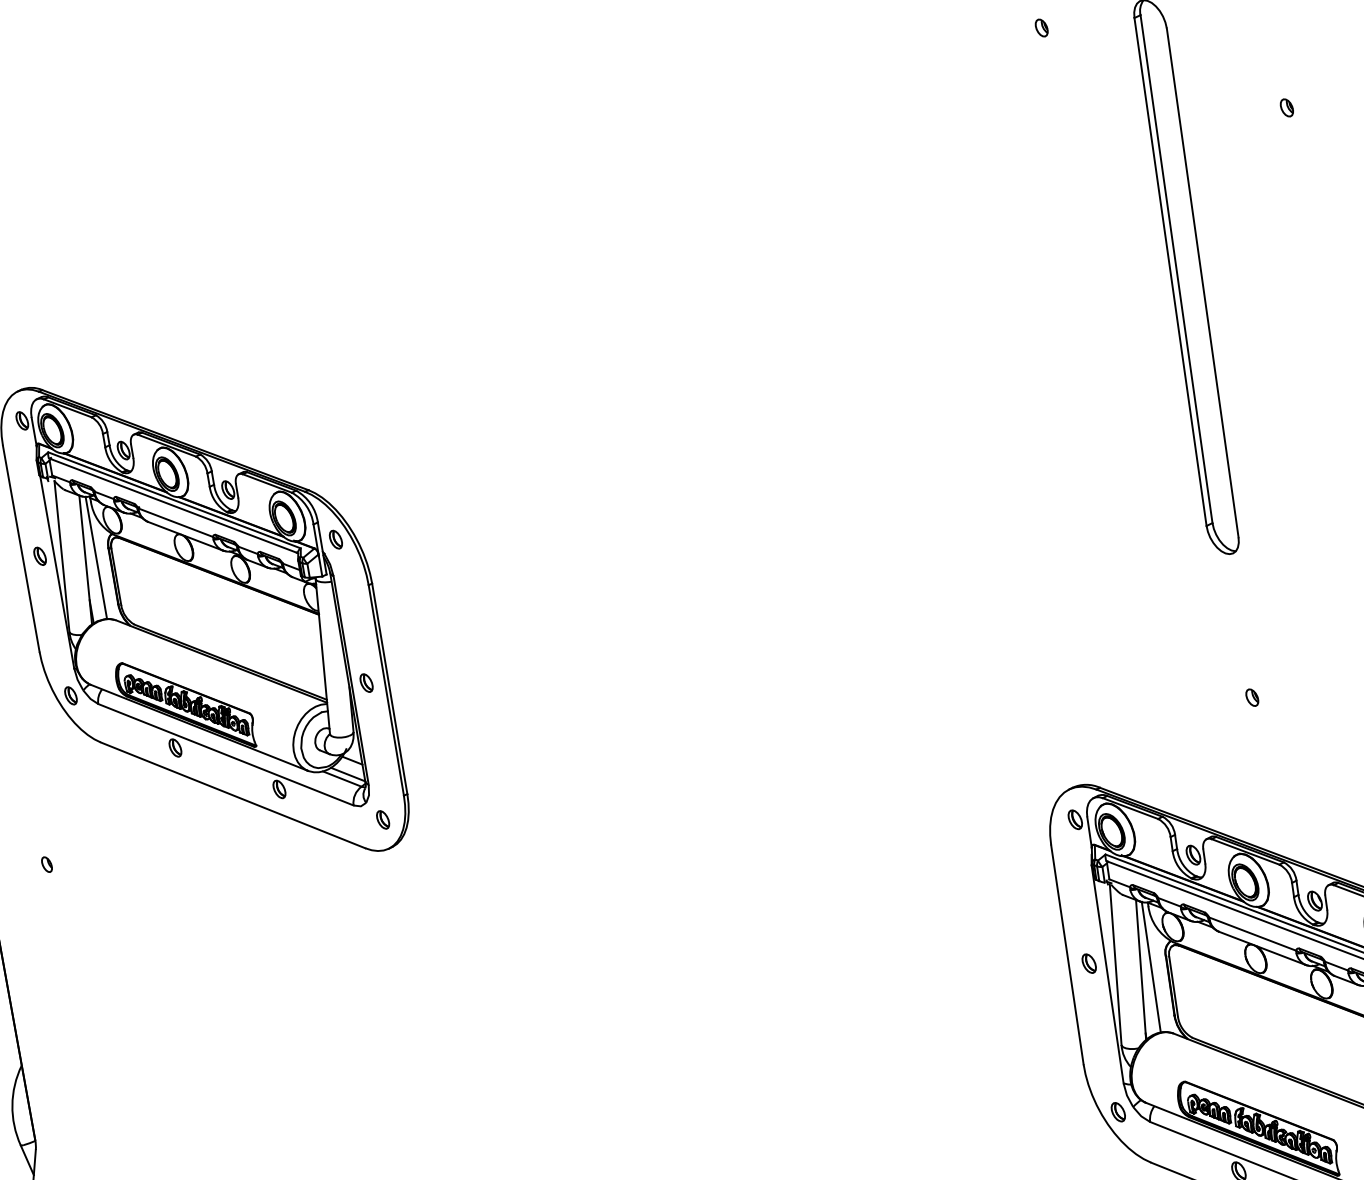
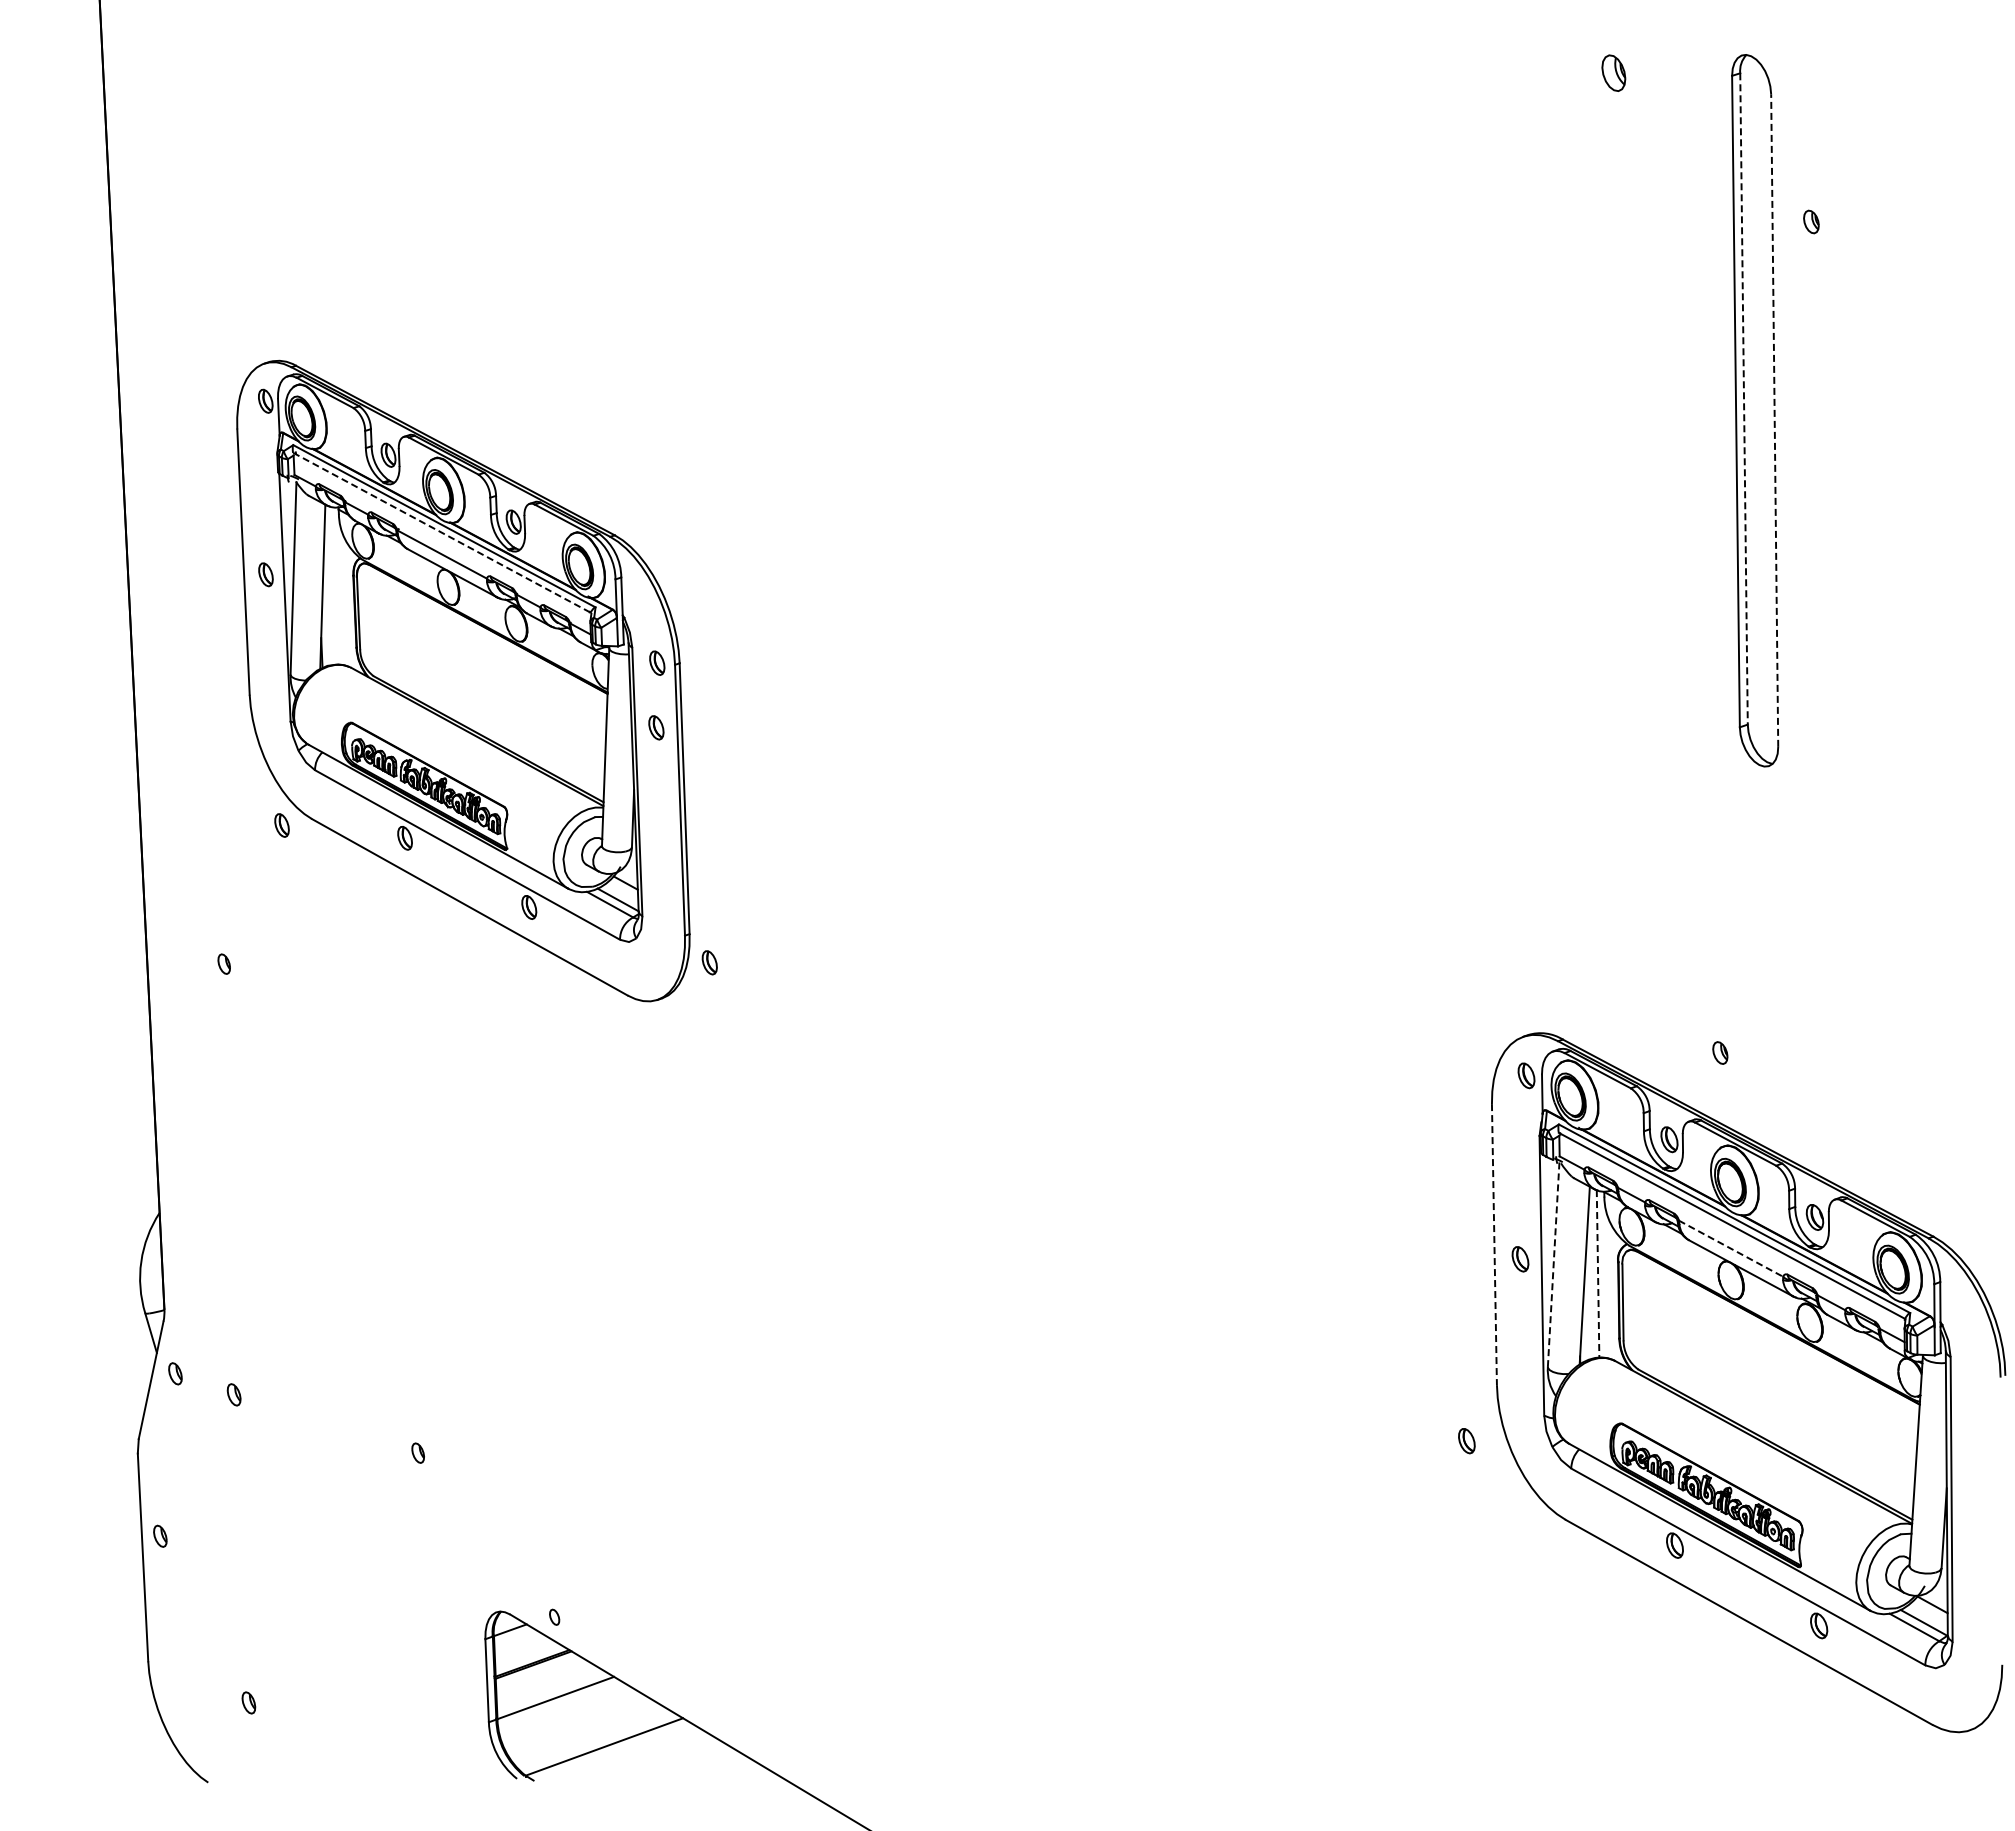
part: (1041, 28) -> (1613, 73), size x1.6
part: (1286, 107) -> (1811, 221), moved
line: (1176, 268) -> (1744, 398), solid -> dashed
line: (1202, 282) -> (1774, 420), solid -> dashed
line: (173, 506) -> (442, 533), solid -> dashed
part: (336, 539) -> (657, 662), moved
line: (96, 557) -> (336, 585), removed
part: (366, 682) -> (656, 727), moved
part: (70, 695) -> (281, 825), moved
part: (1252, 697) -> (1720, 1052), moved
part: (382, 819) -> (709, 962), moved
line: (1252, 933) -> (1731, 1248), solid -> dashed
line: (1067, 954) -> (1494, 1244), solid -> dashed
line: (1115, 965) -> (1553, 1265), solid -> dashed
line: (1151, 966) -> (1598, 1273), solid -> dashed
part: (1118, 1112) -> (1466, 1441), moved

